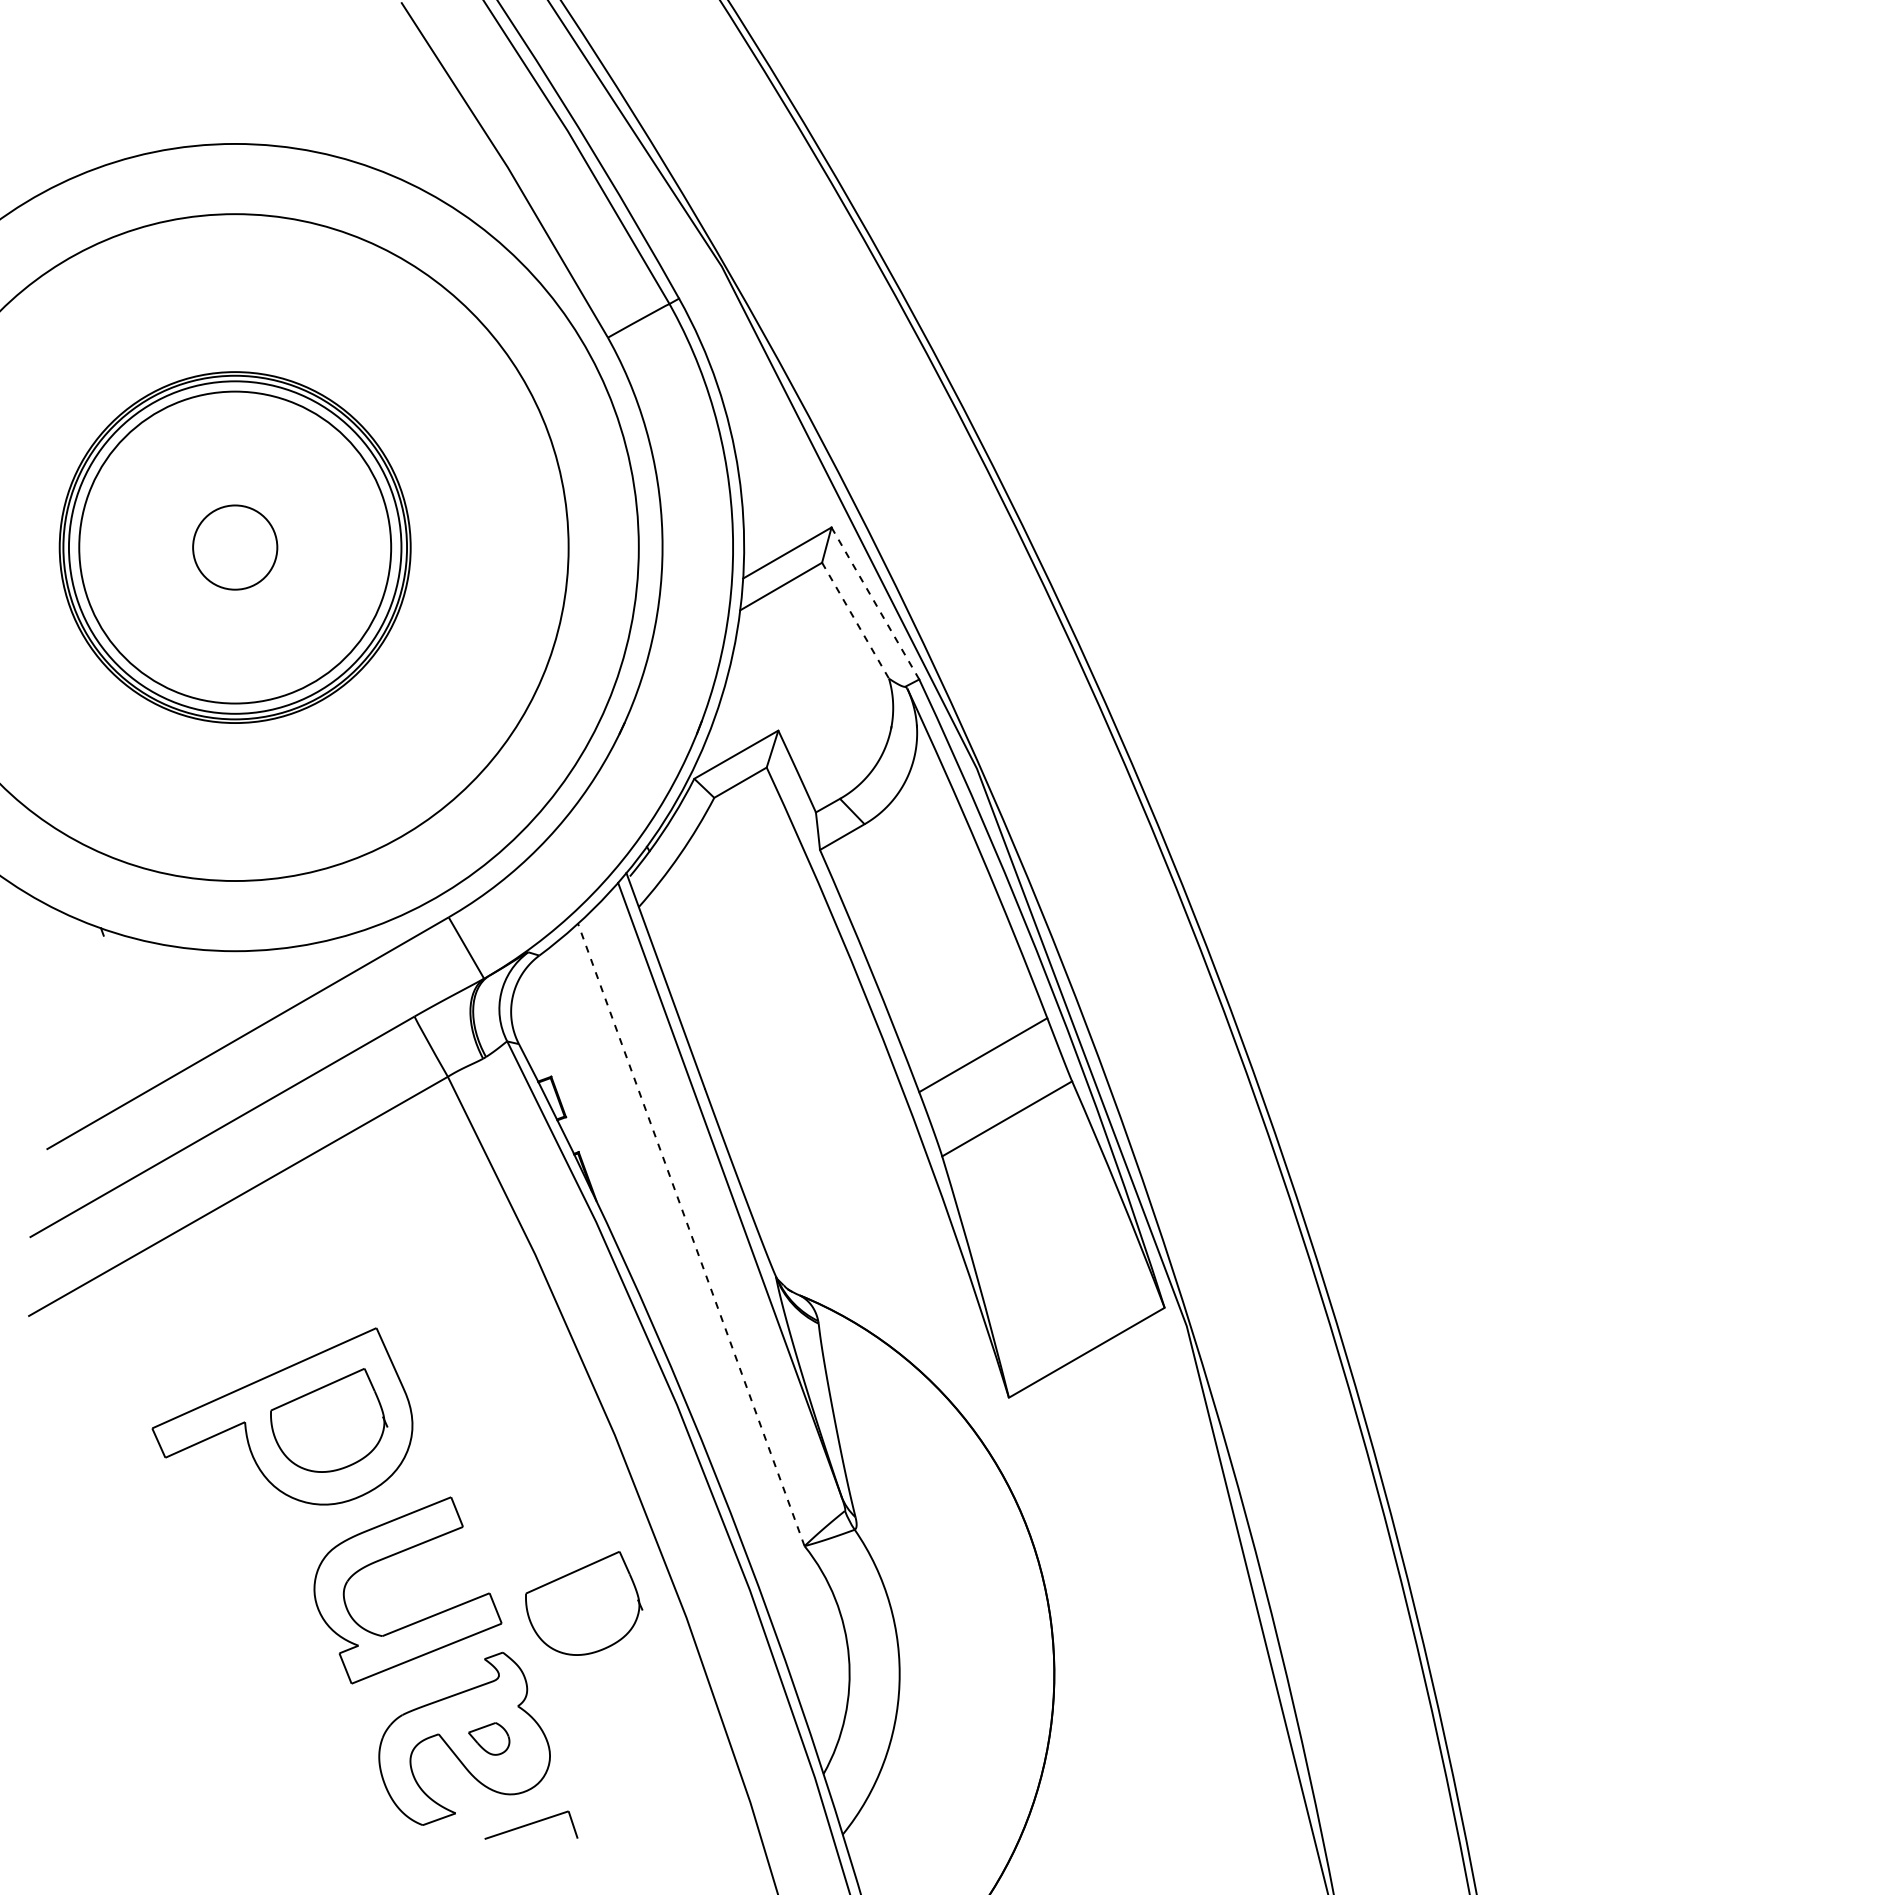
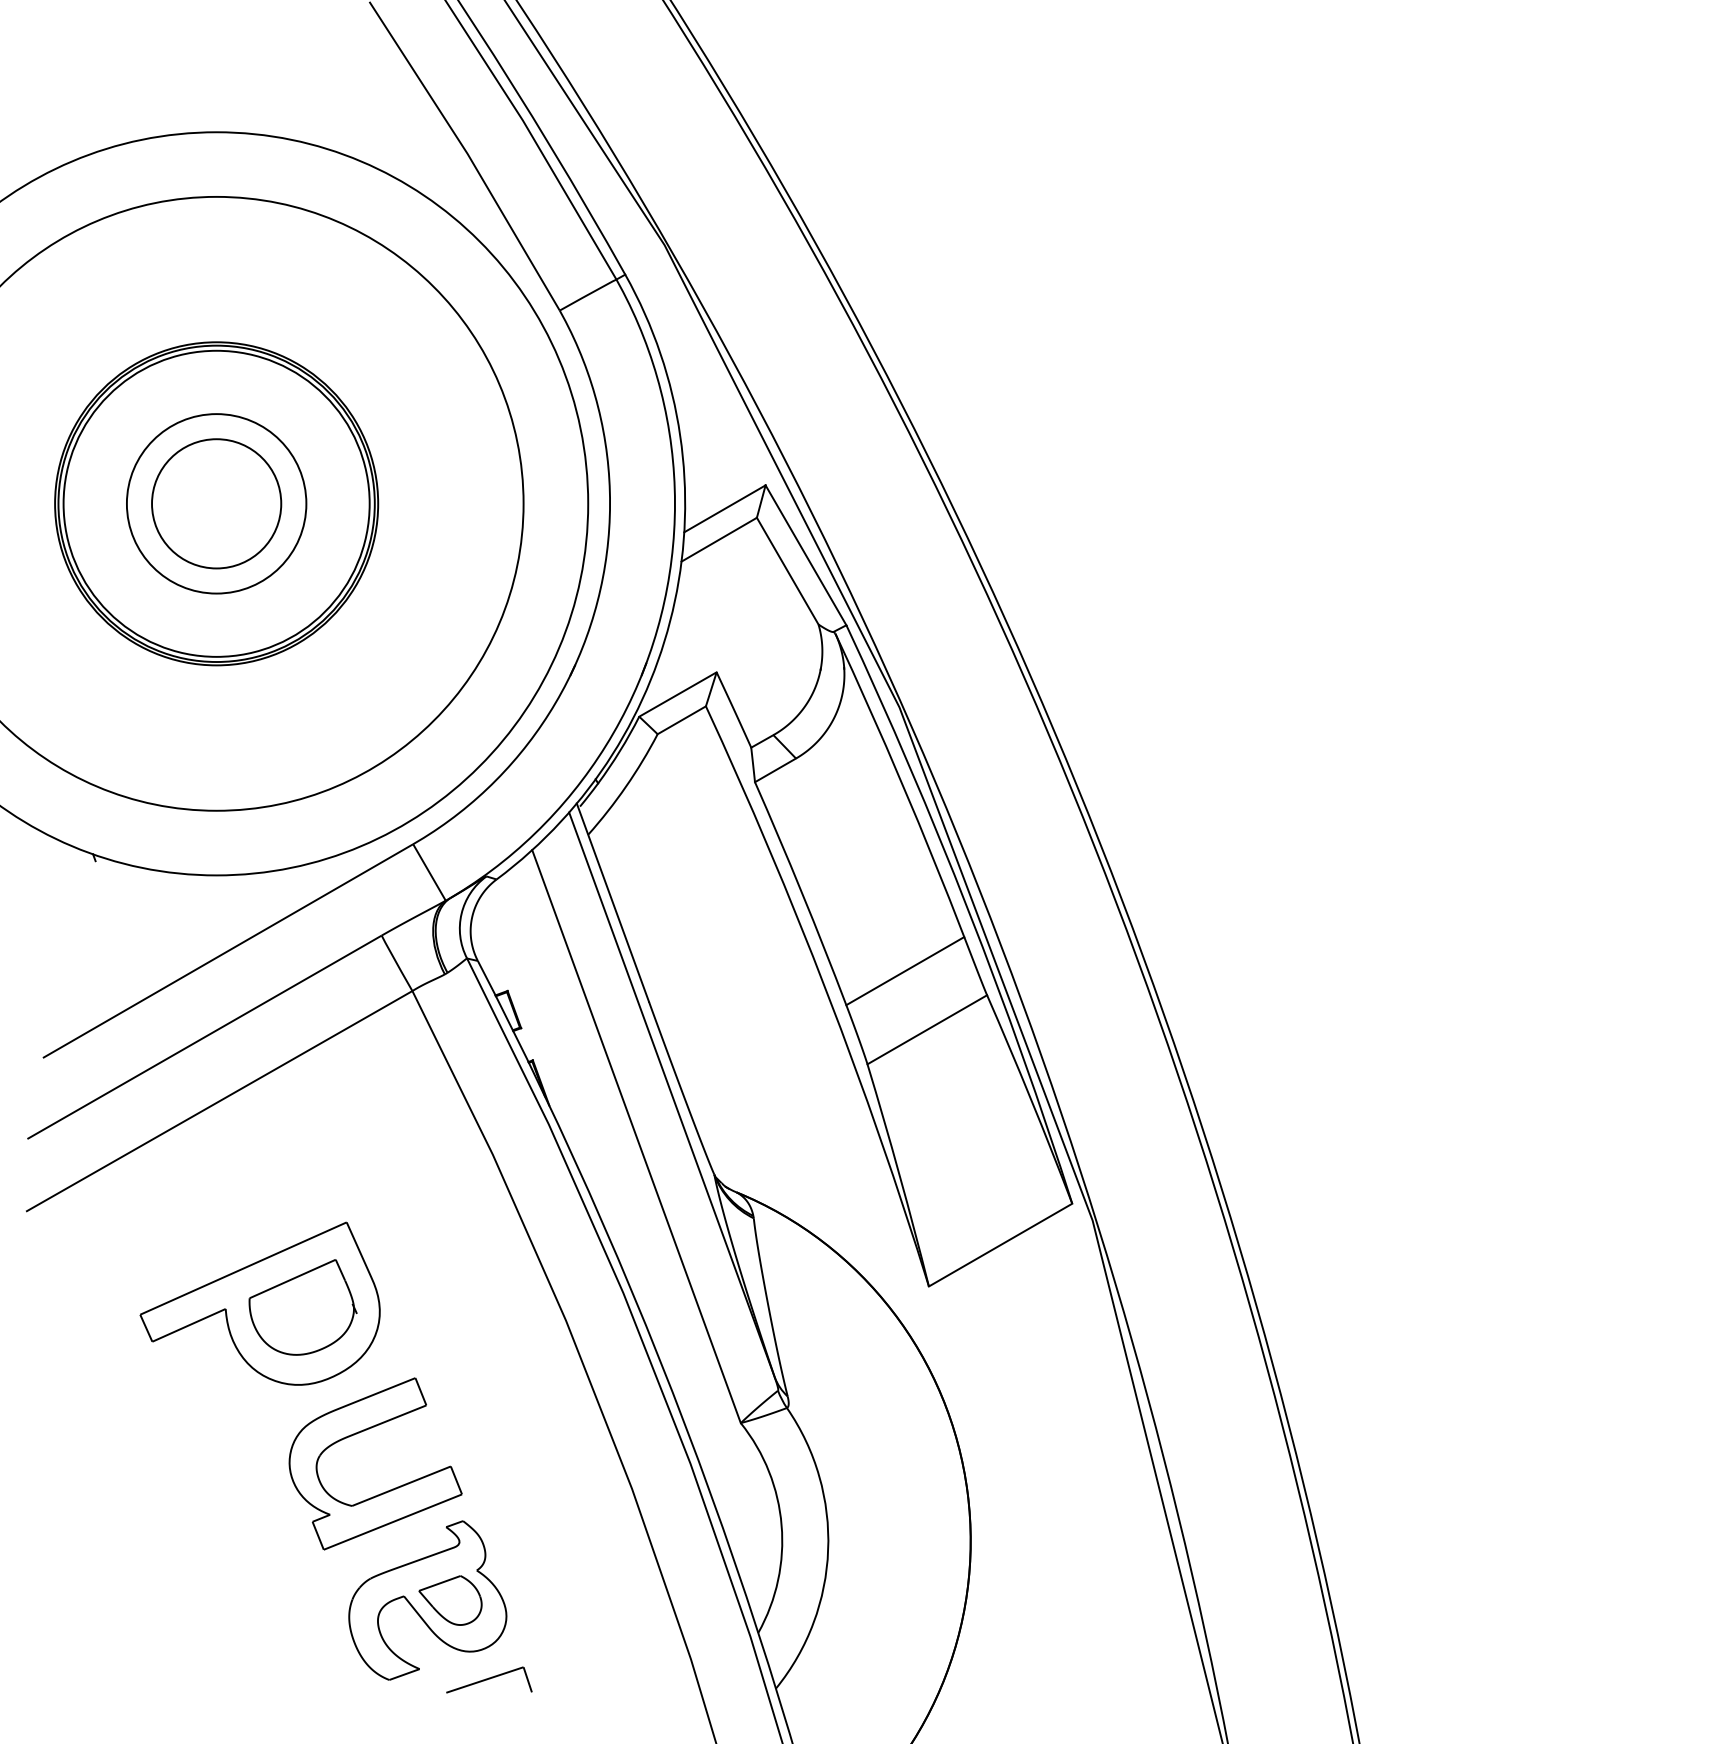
circle: (234, 547) -> (215, 503), size x0.62
circle: (235, 547) -> (216, 503), size x1.67
line: (875, 603) -> (806, 555), dashed -> solid
line: (855, 620) -> (787, 570), dashed -> solid
line: (691, 1234) -> (636, 1136), dashed -> solid
part: (584, 1603) -> (538, 1475), removed
part: (488, 1738) -> (449, 1600), size x1.67

